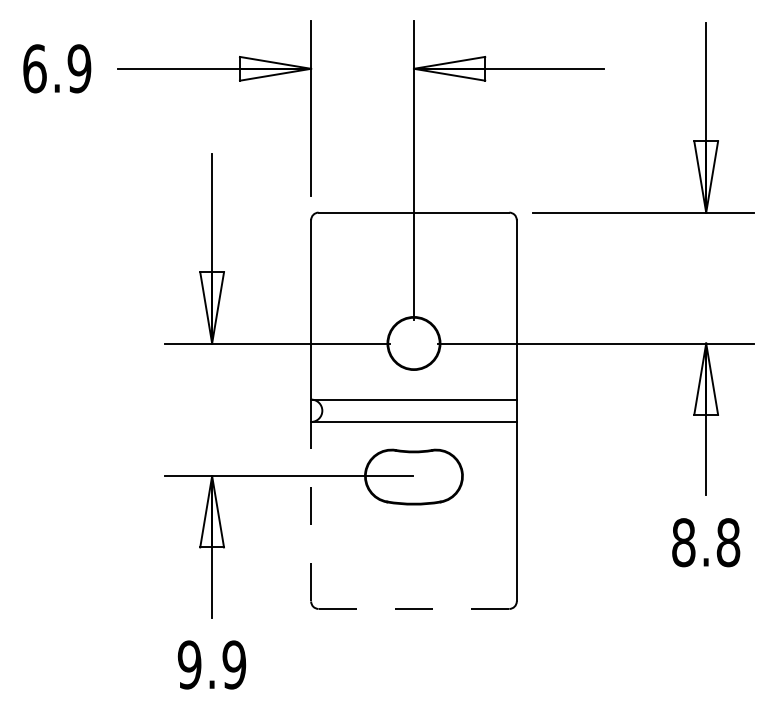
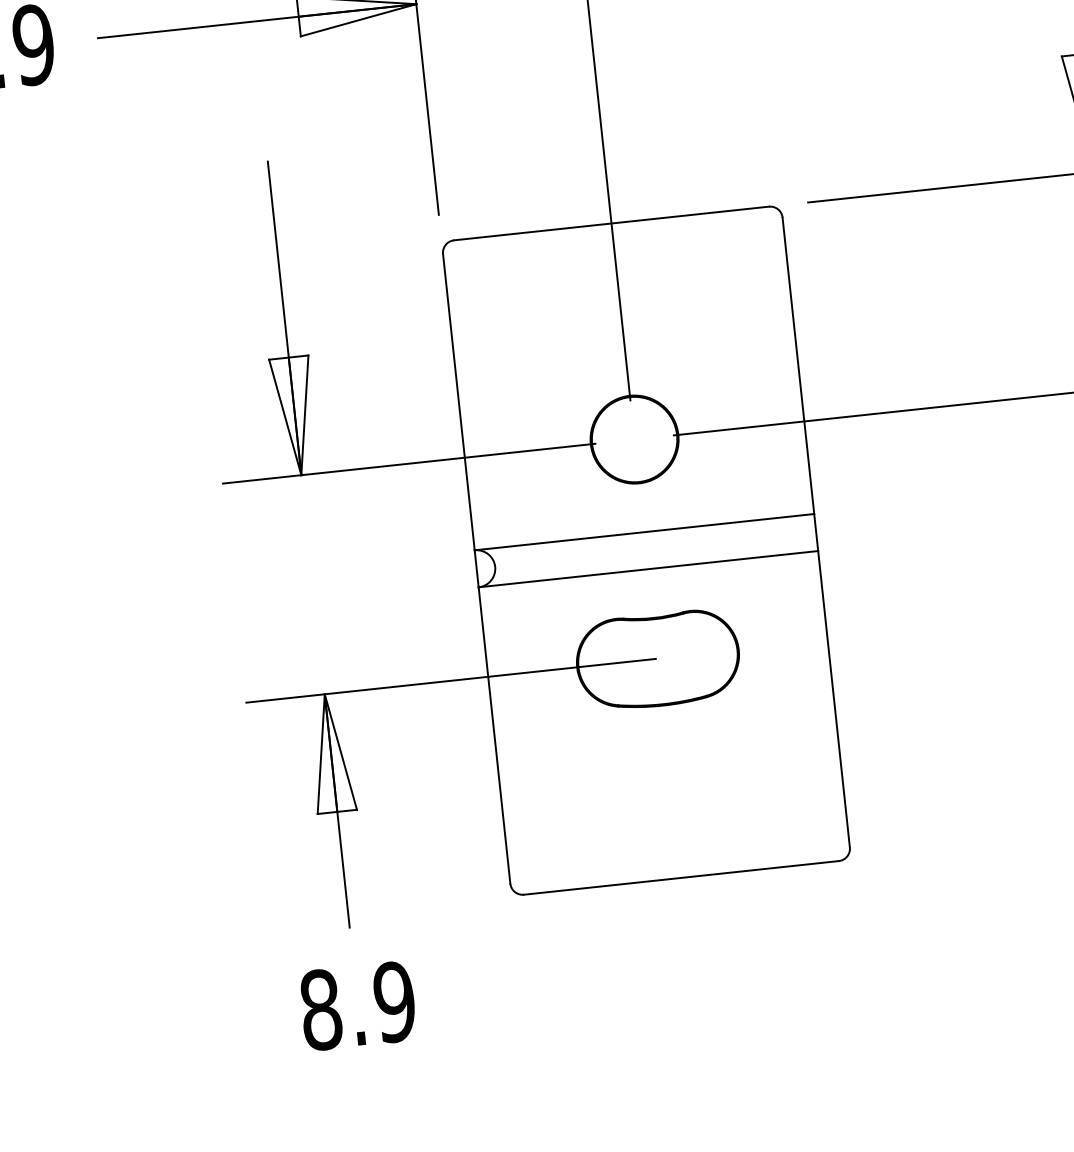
line: (311, 511) -> (495, 735), dashed -> solid
line: (413, 608) -> (680, 877), dashed -> solid
text: (189, 664) -> (320, 1009), 9.9 -> 8.9

